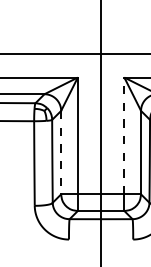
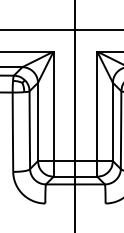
line: (124, 135) -> (97, 105), dashed -> solid
line: (61, 152) -> (38, 121), dashed -> solid

